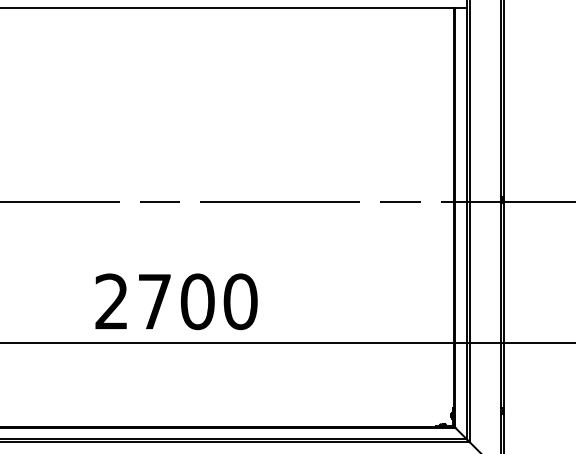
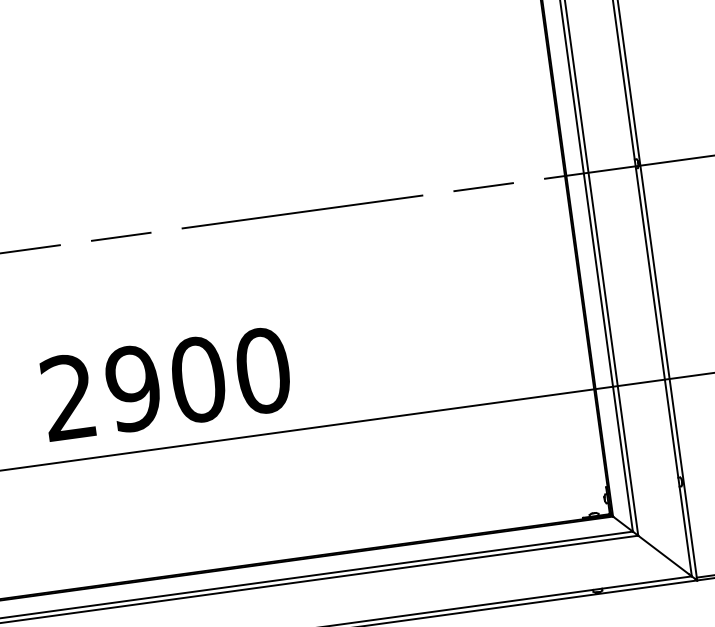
text: (154, 301) -> (133, 388), 2700 -> 2900

